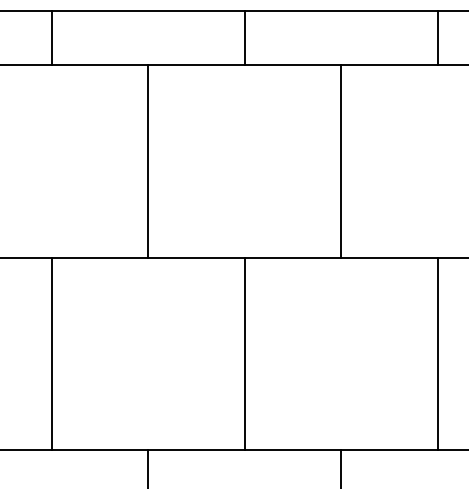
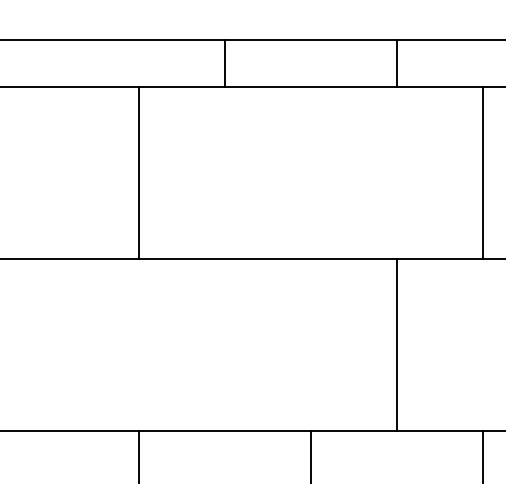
line: (52, 38) -> (53, 63), removed
line: (341, 161) -> (311, 173), removed
line: (52, 354) -> (53, 345), removed
line: (245, 354) -> (225, 345), removed

